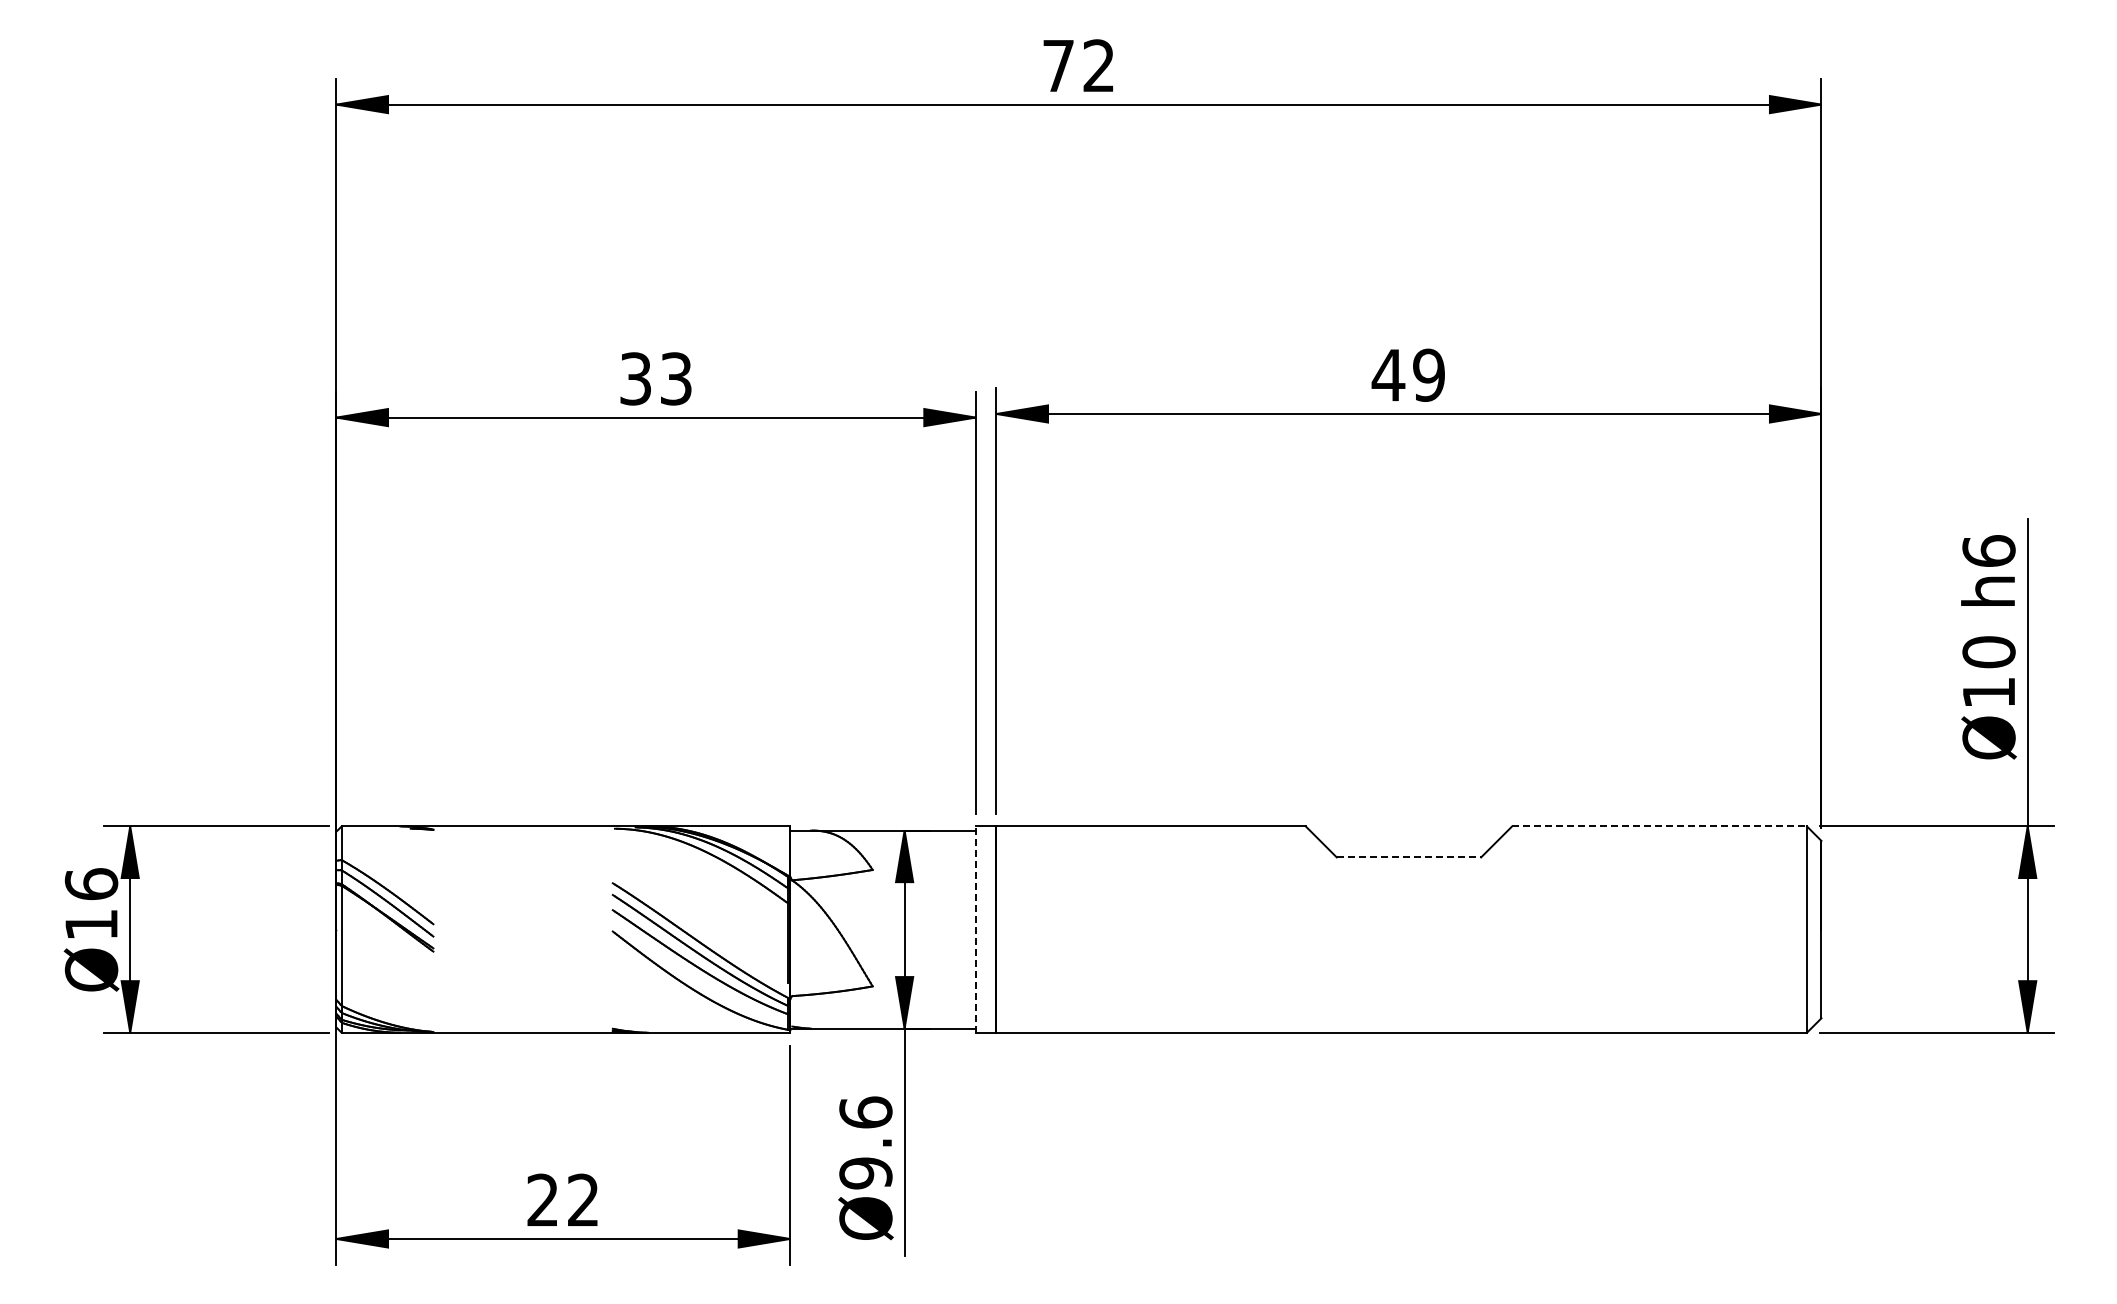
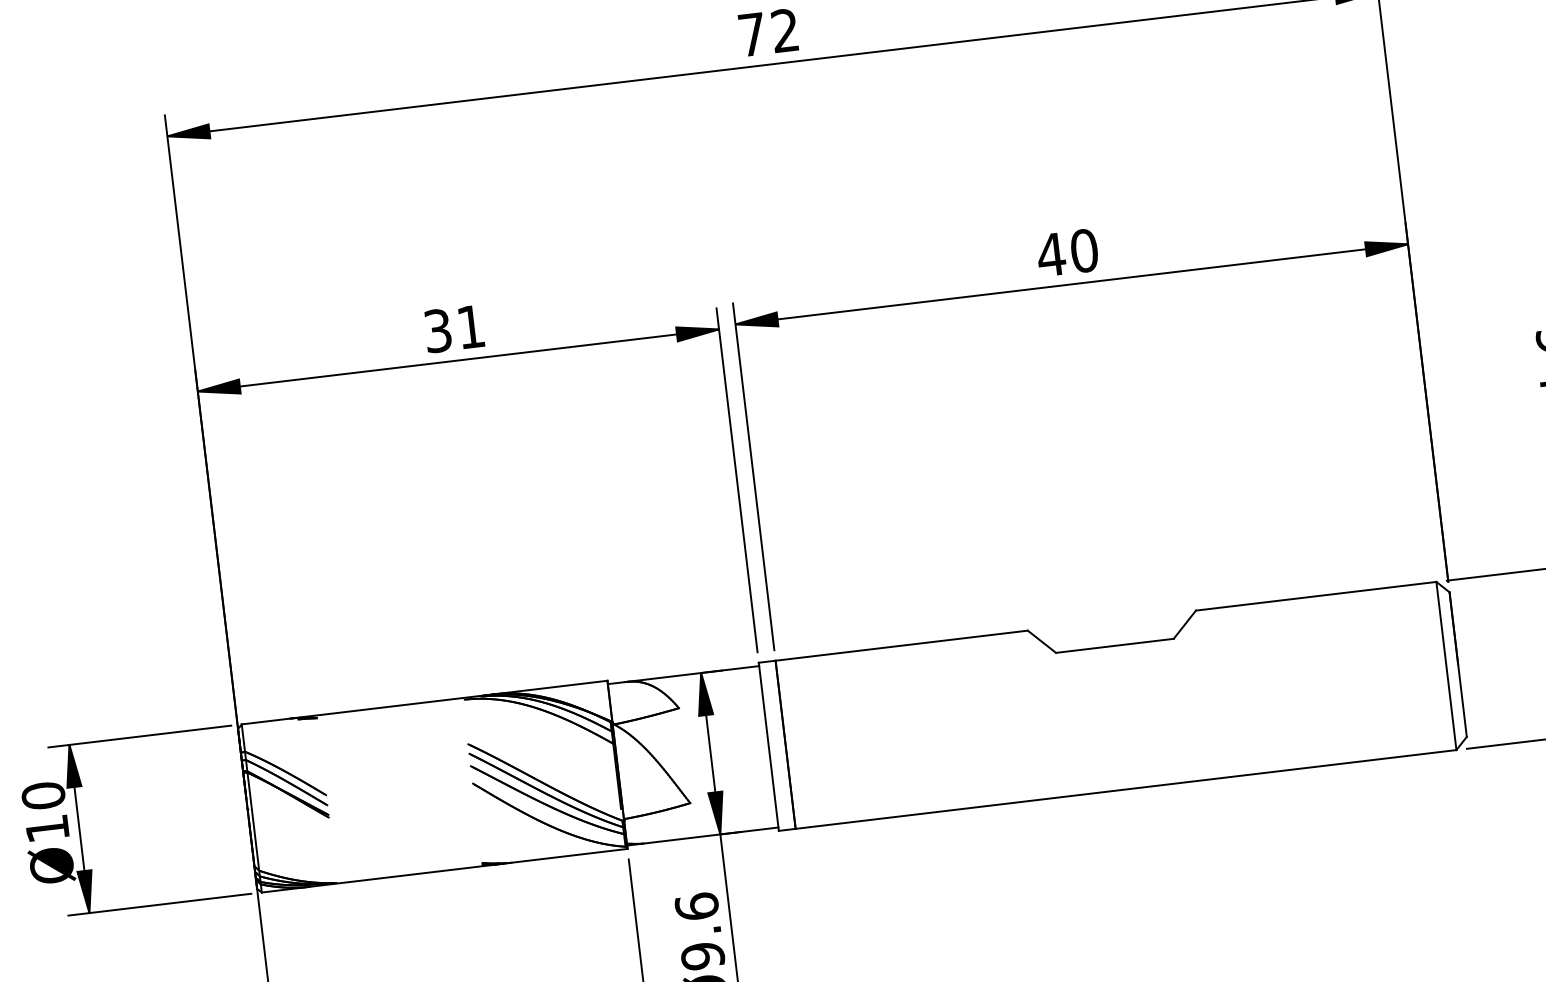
text: (1429, 374) -> (1084, 250), 49 -> 40
text: (676, 378) -> (471, 326), 33 -> 31
line: (1660, 826) -> (1316, 596), dashed -> solid
line: (1409, 857) -> (1115, 645), dashed -> solid
text: (91, 884) -> (43, 796), Ø16 -> Ø10
line: (975, 929) -> (768, 746), dashed -> solid

